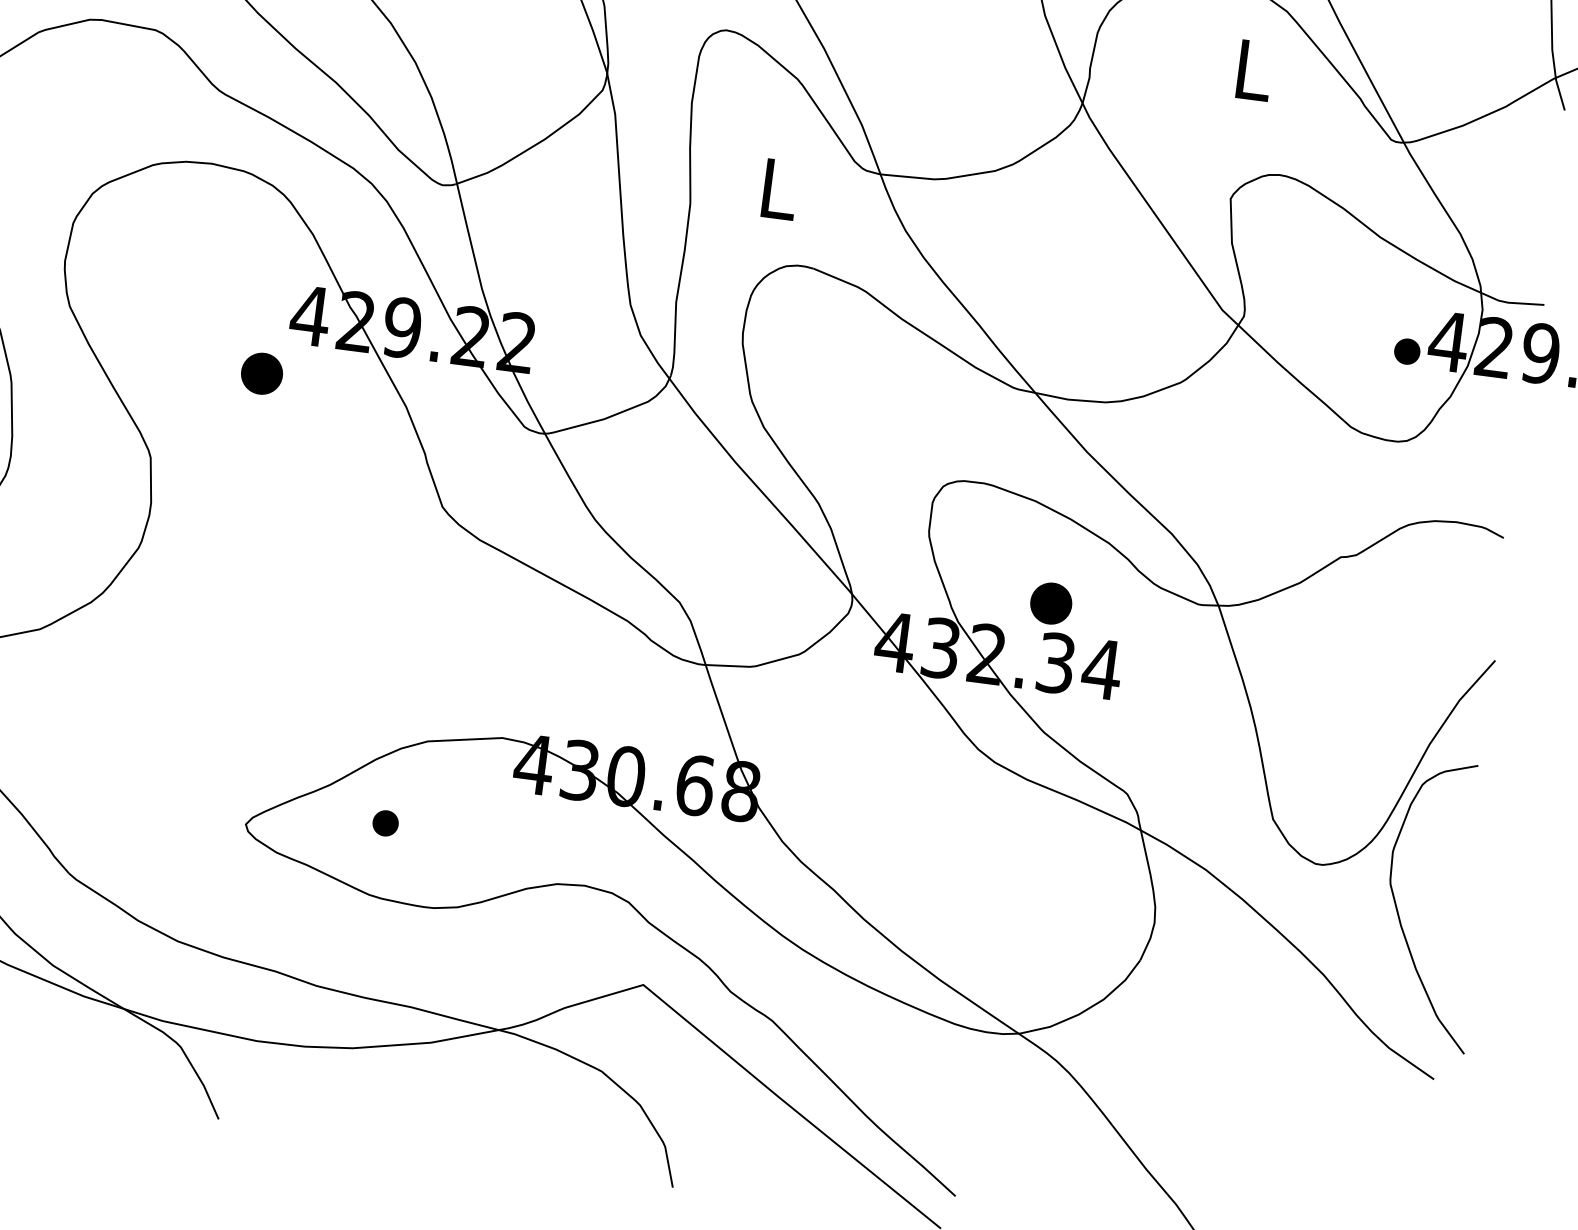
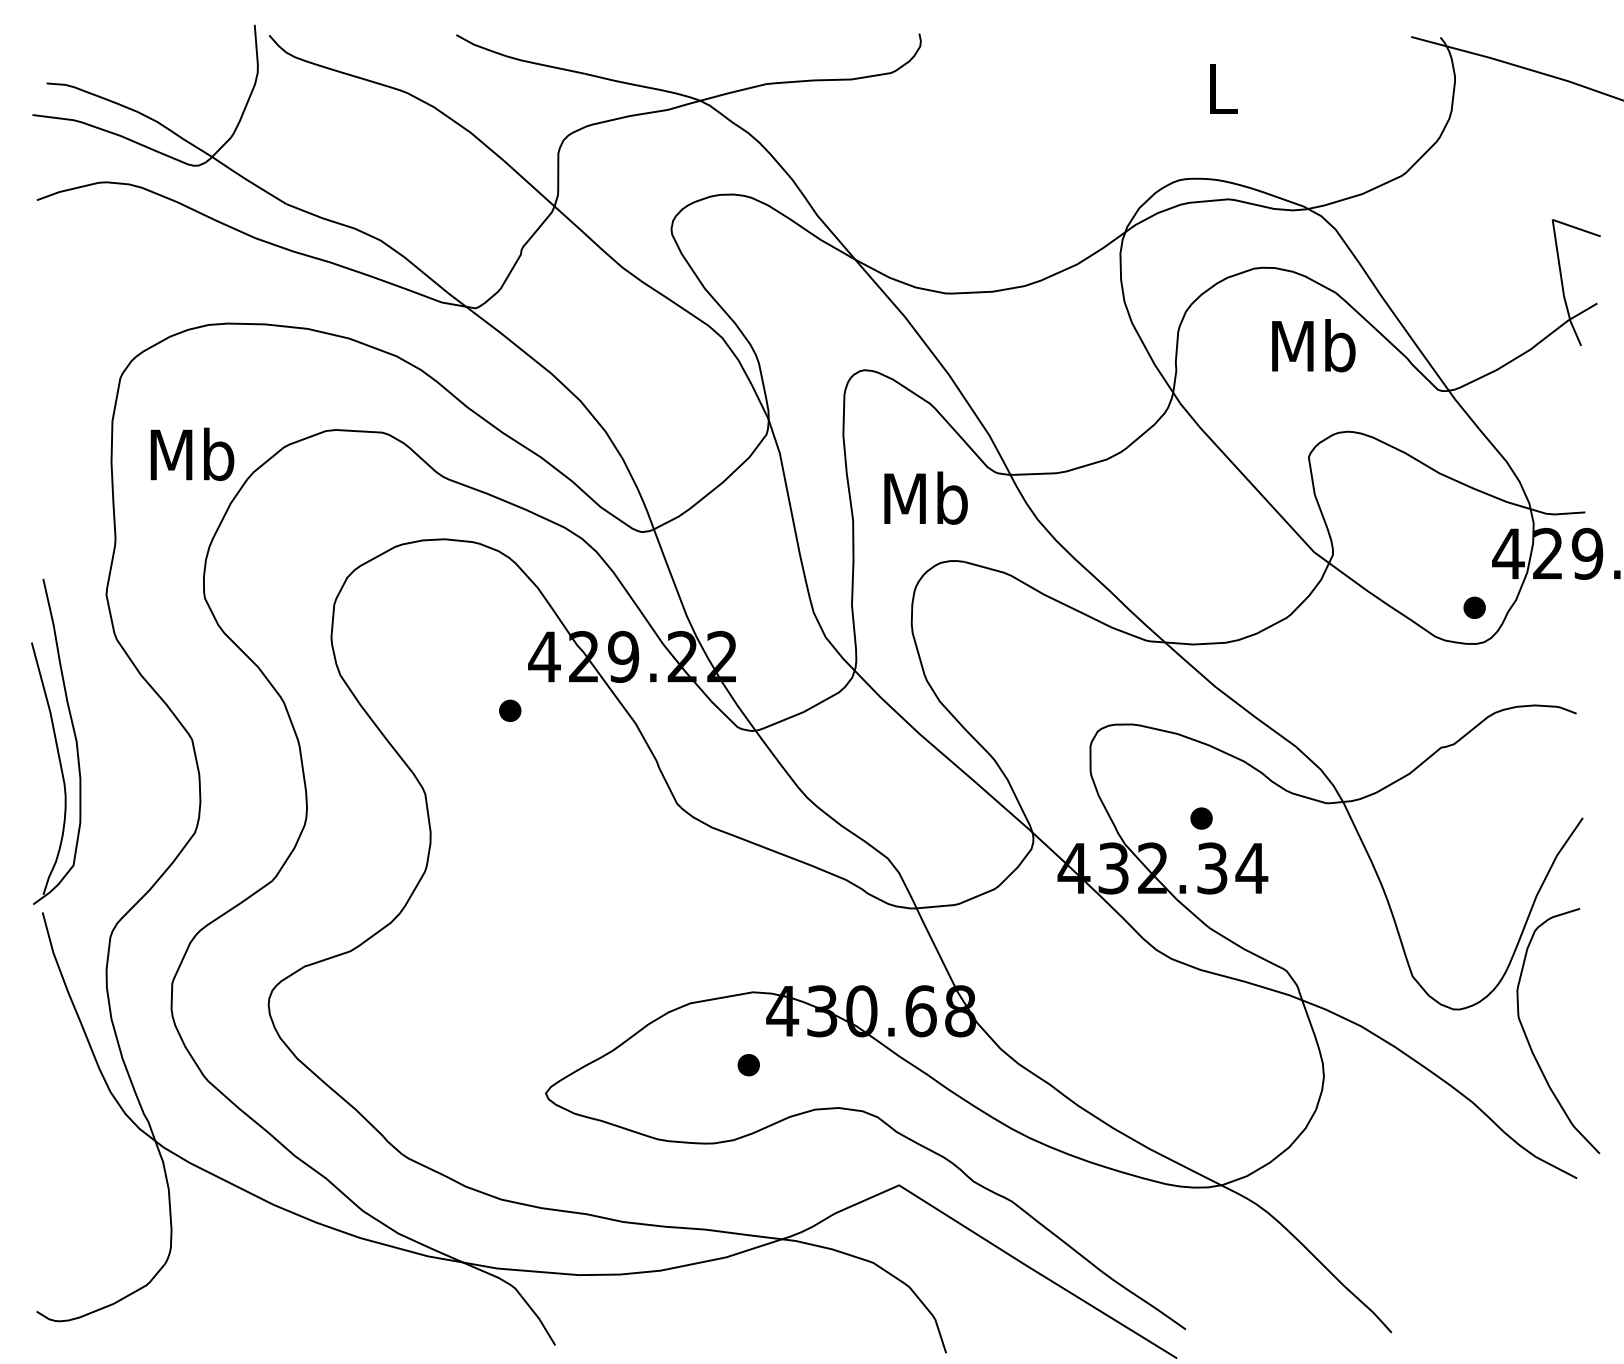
text: (1253, 69) -> (1313, 345), L -> Mb
text: (778, 187) -> (925, 497), L -> Mb
part: (1407, 351) -> (1474, 607), moved
part: (262, 373) -> (510, 710), size x0.62
part: (1051, 603) -> (1201, 818), size x0.62
part: (385, 823) -> (748, 1065), moved

